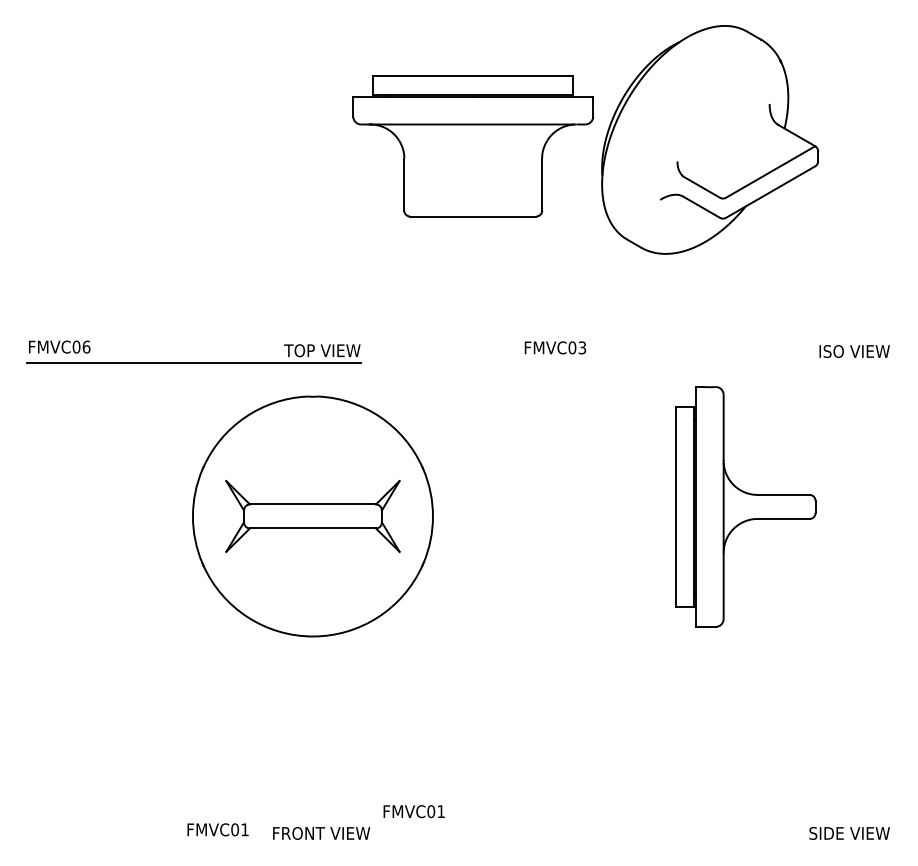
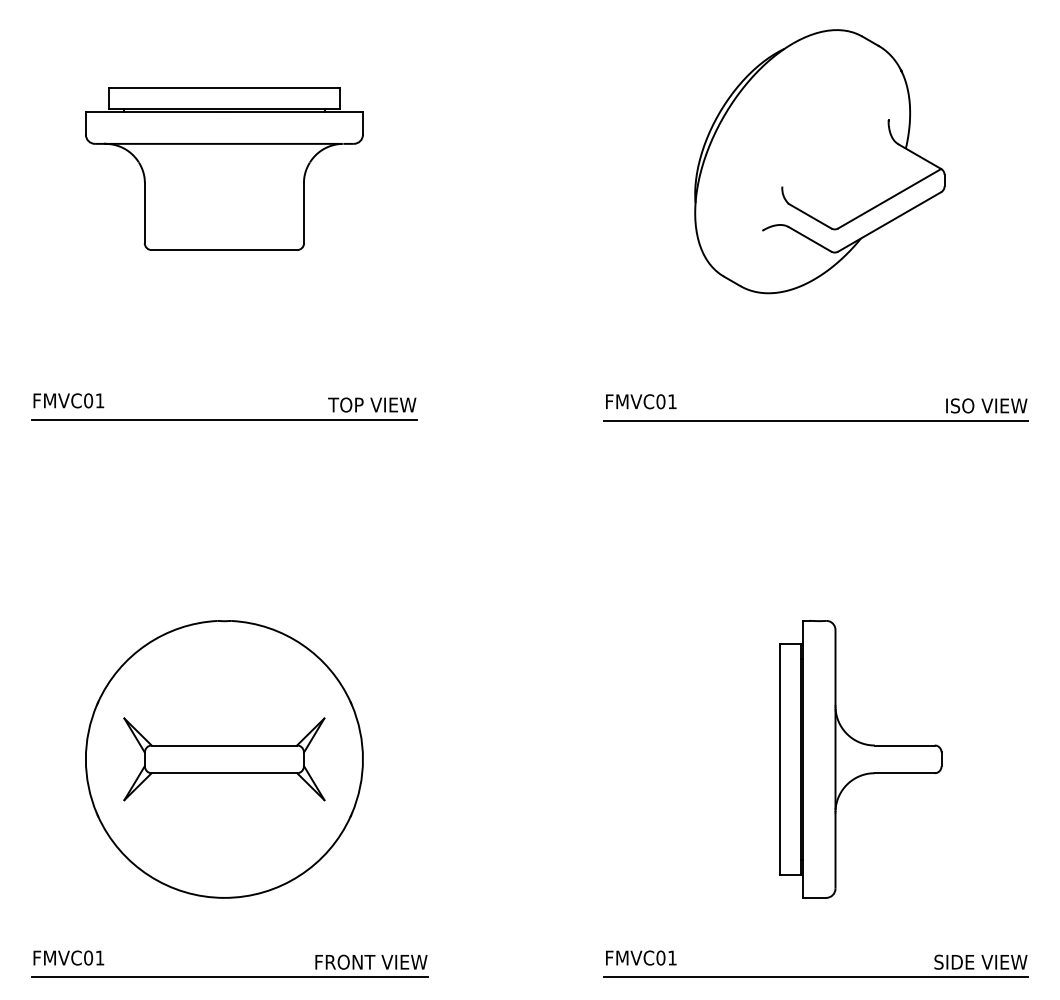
part: (473, 145) -> (224, 168), moved
text: (86, 346) -> (99, 400), FMVC06 -> FMVC01
text: (582, 347) -> (672, 401), FMVC03 -> FMVC01
line: (707, 364) -> (816, 420), added
part: (745, 507) -> (860, 759), moved
part: (313, 516) -> (224, 759), moved
text: (414, 811) -> (641, 957), moved
text: (217, 829) -> (68, 957), moved
line: (198, 845) -> (229, 976), added
line: (707, 845) -> (816, 976), added

